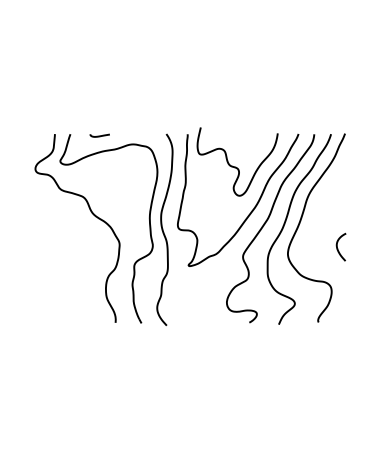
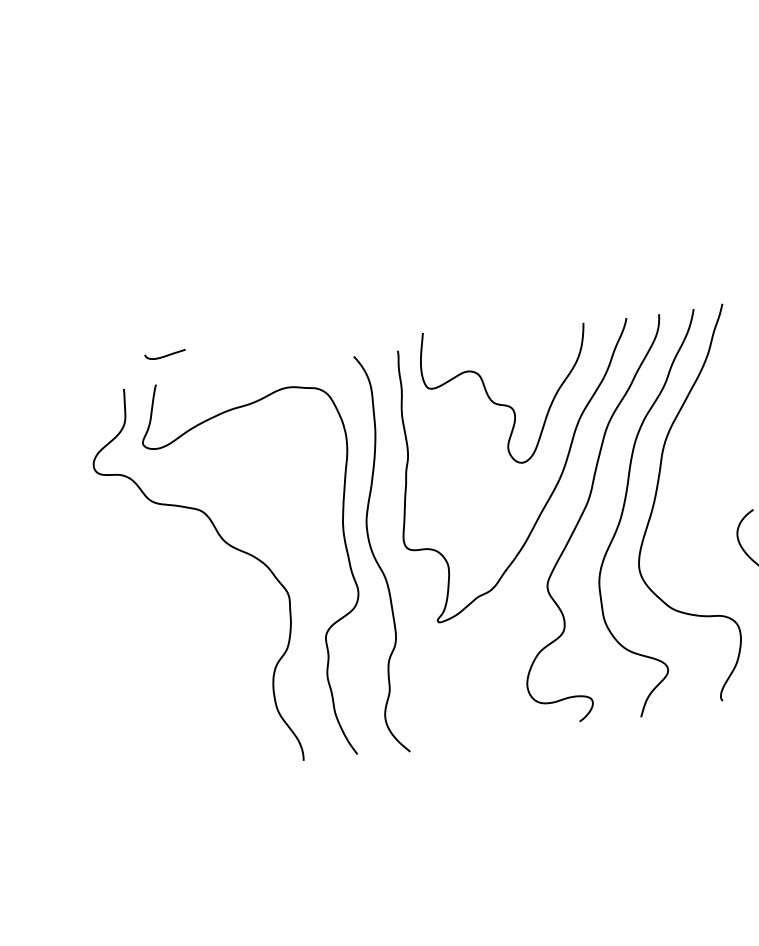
curve: (99, 135) -> (164, 354), moved

